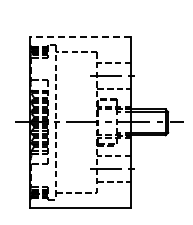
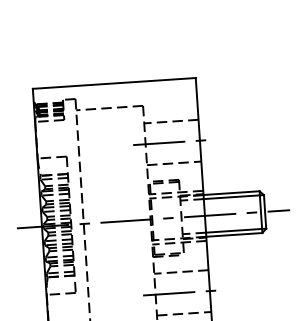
line: (80, 37) -> (114, 83), dashed -> solid

